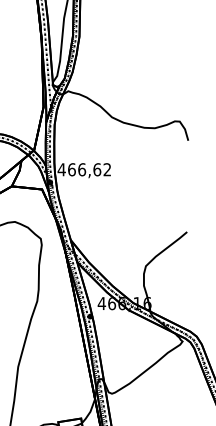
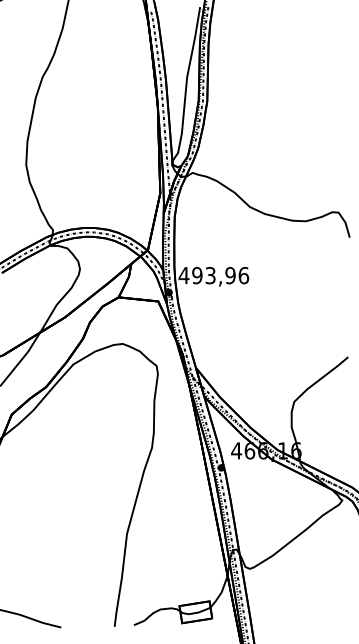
text: (89, 169) -> (220, 275), 466,62 -> 493,96

